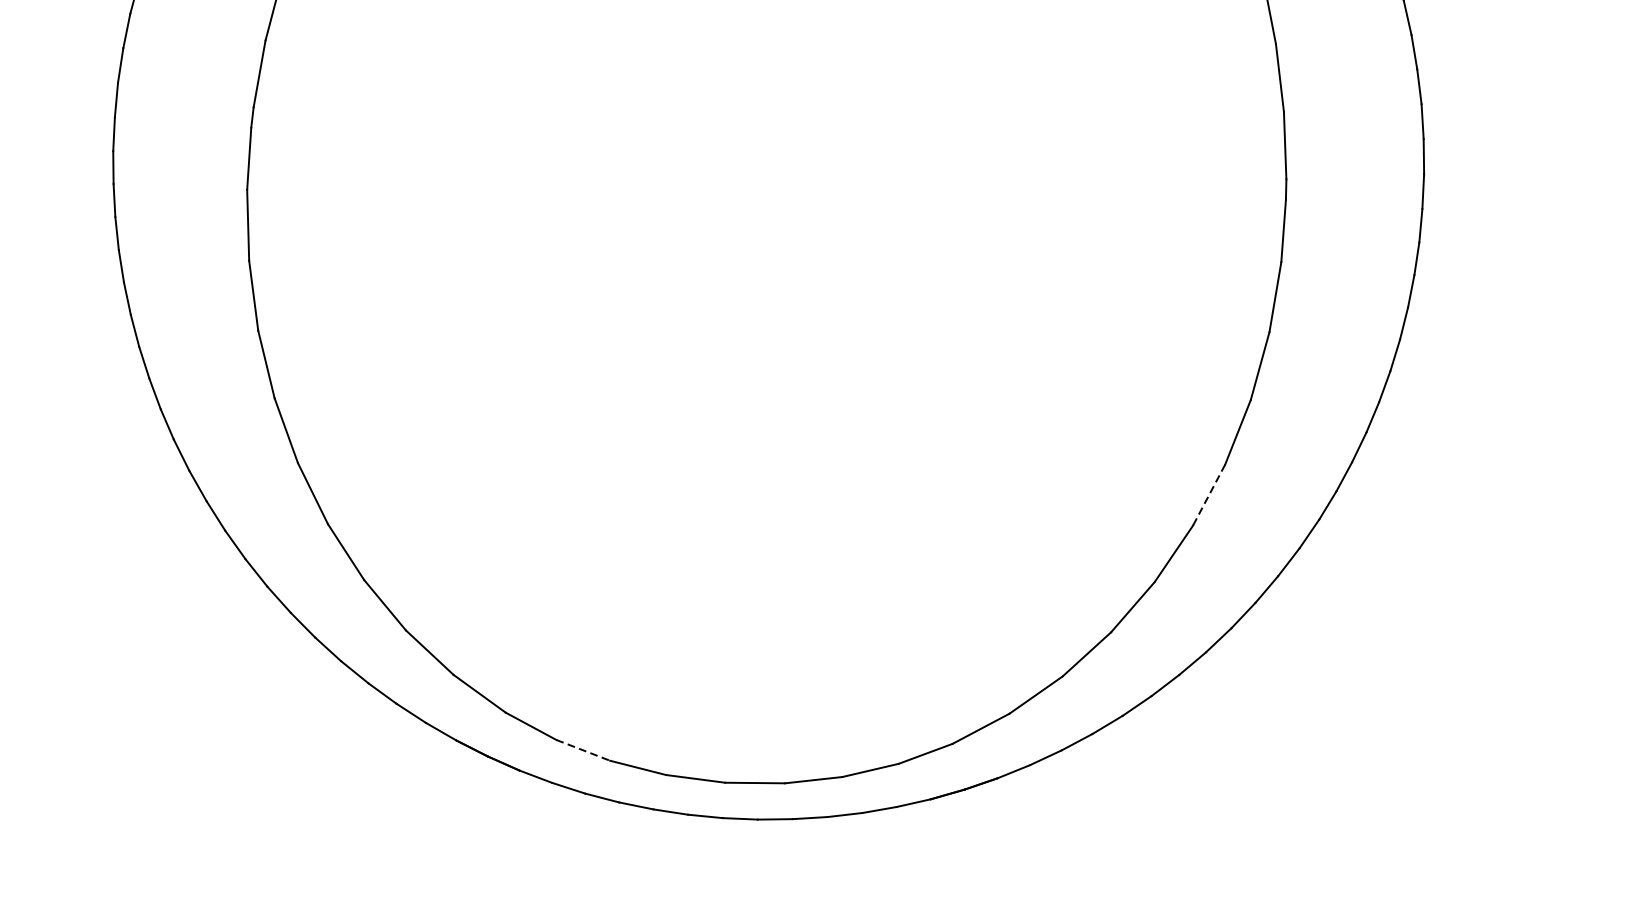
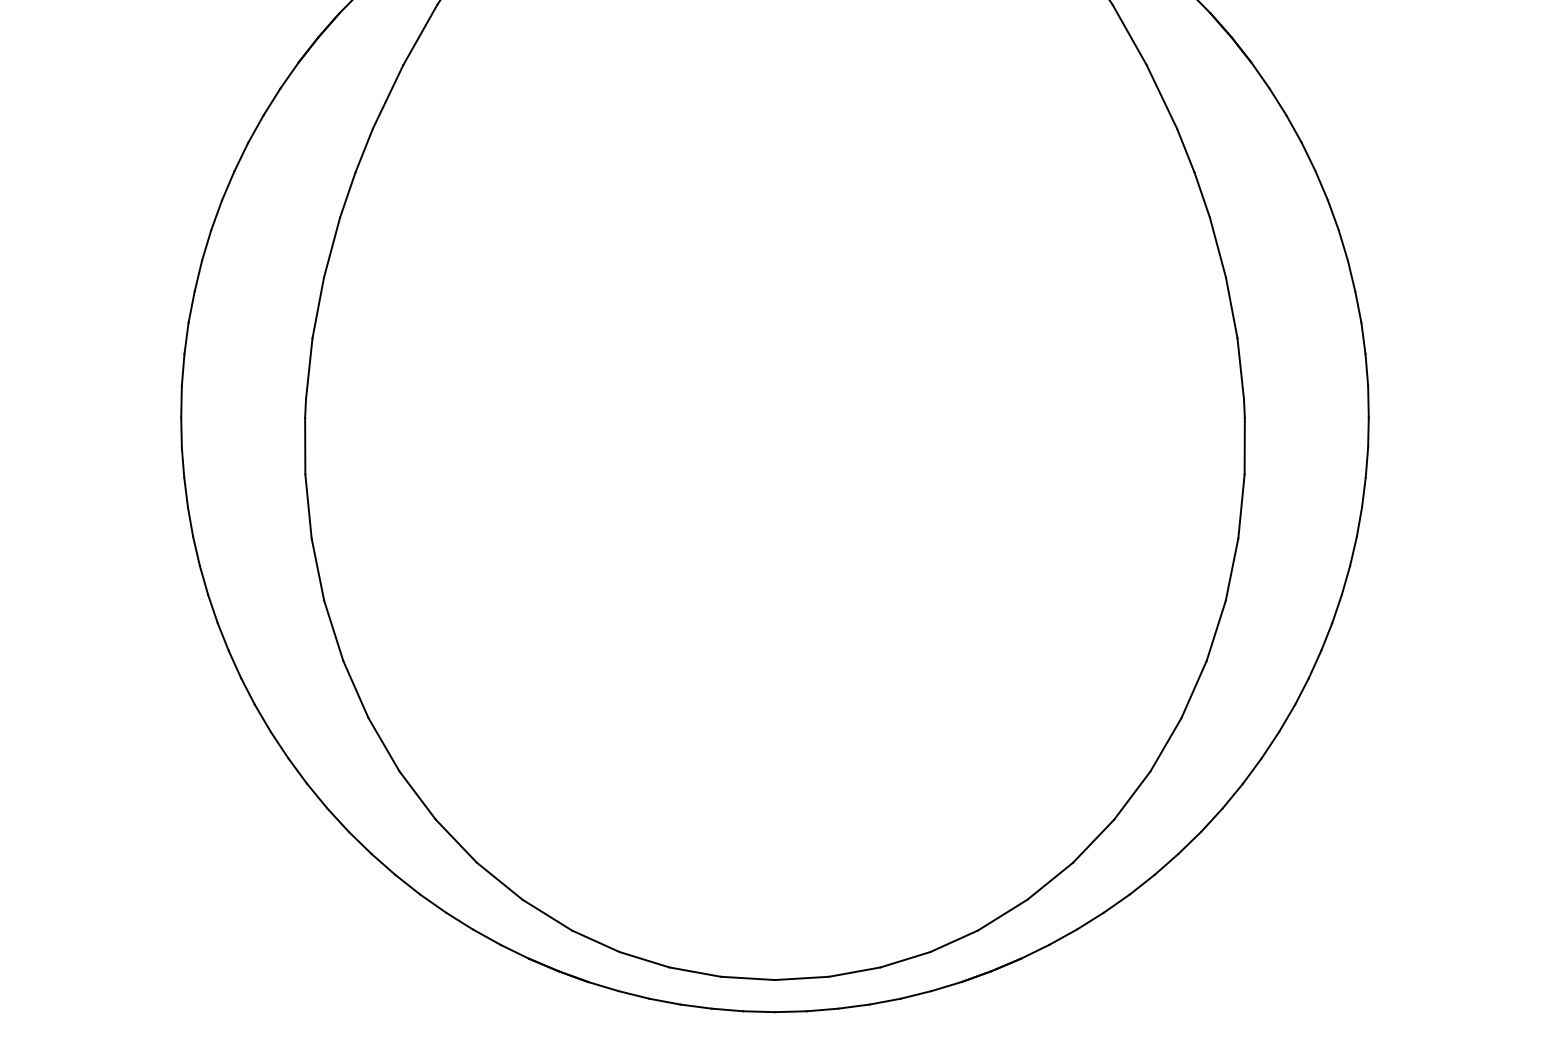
line: (1208, 496) -> (1193, 690), dashed -> solid
line: (584, 750) -> (645, 959), dashed -> solid

